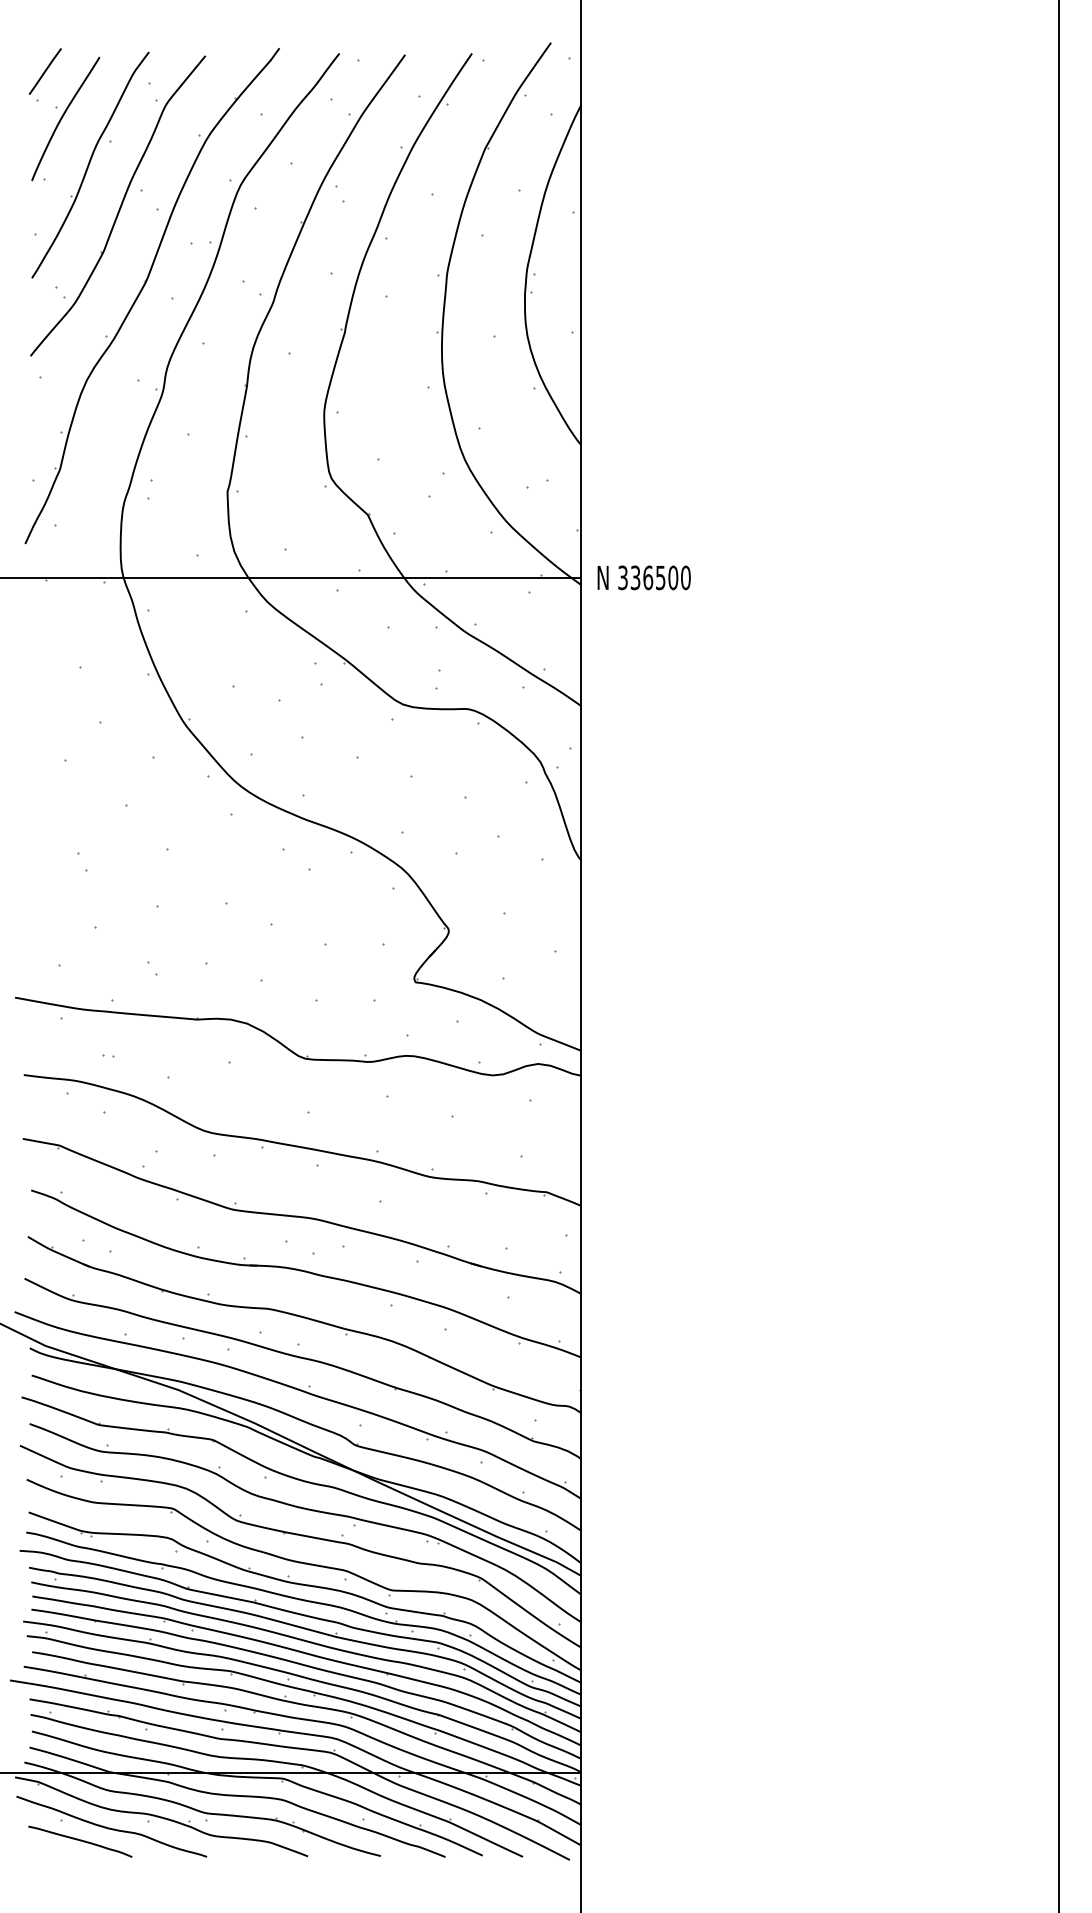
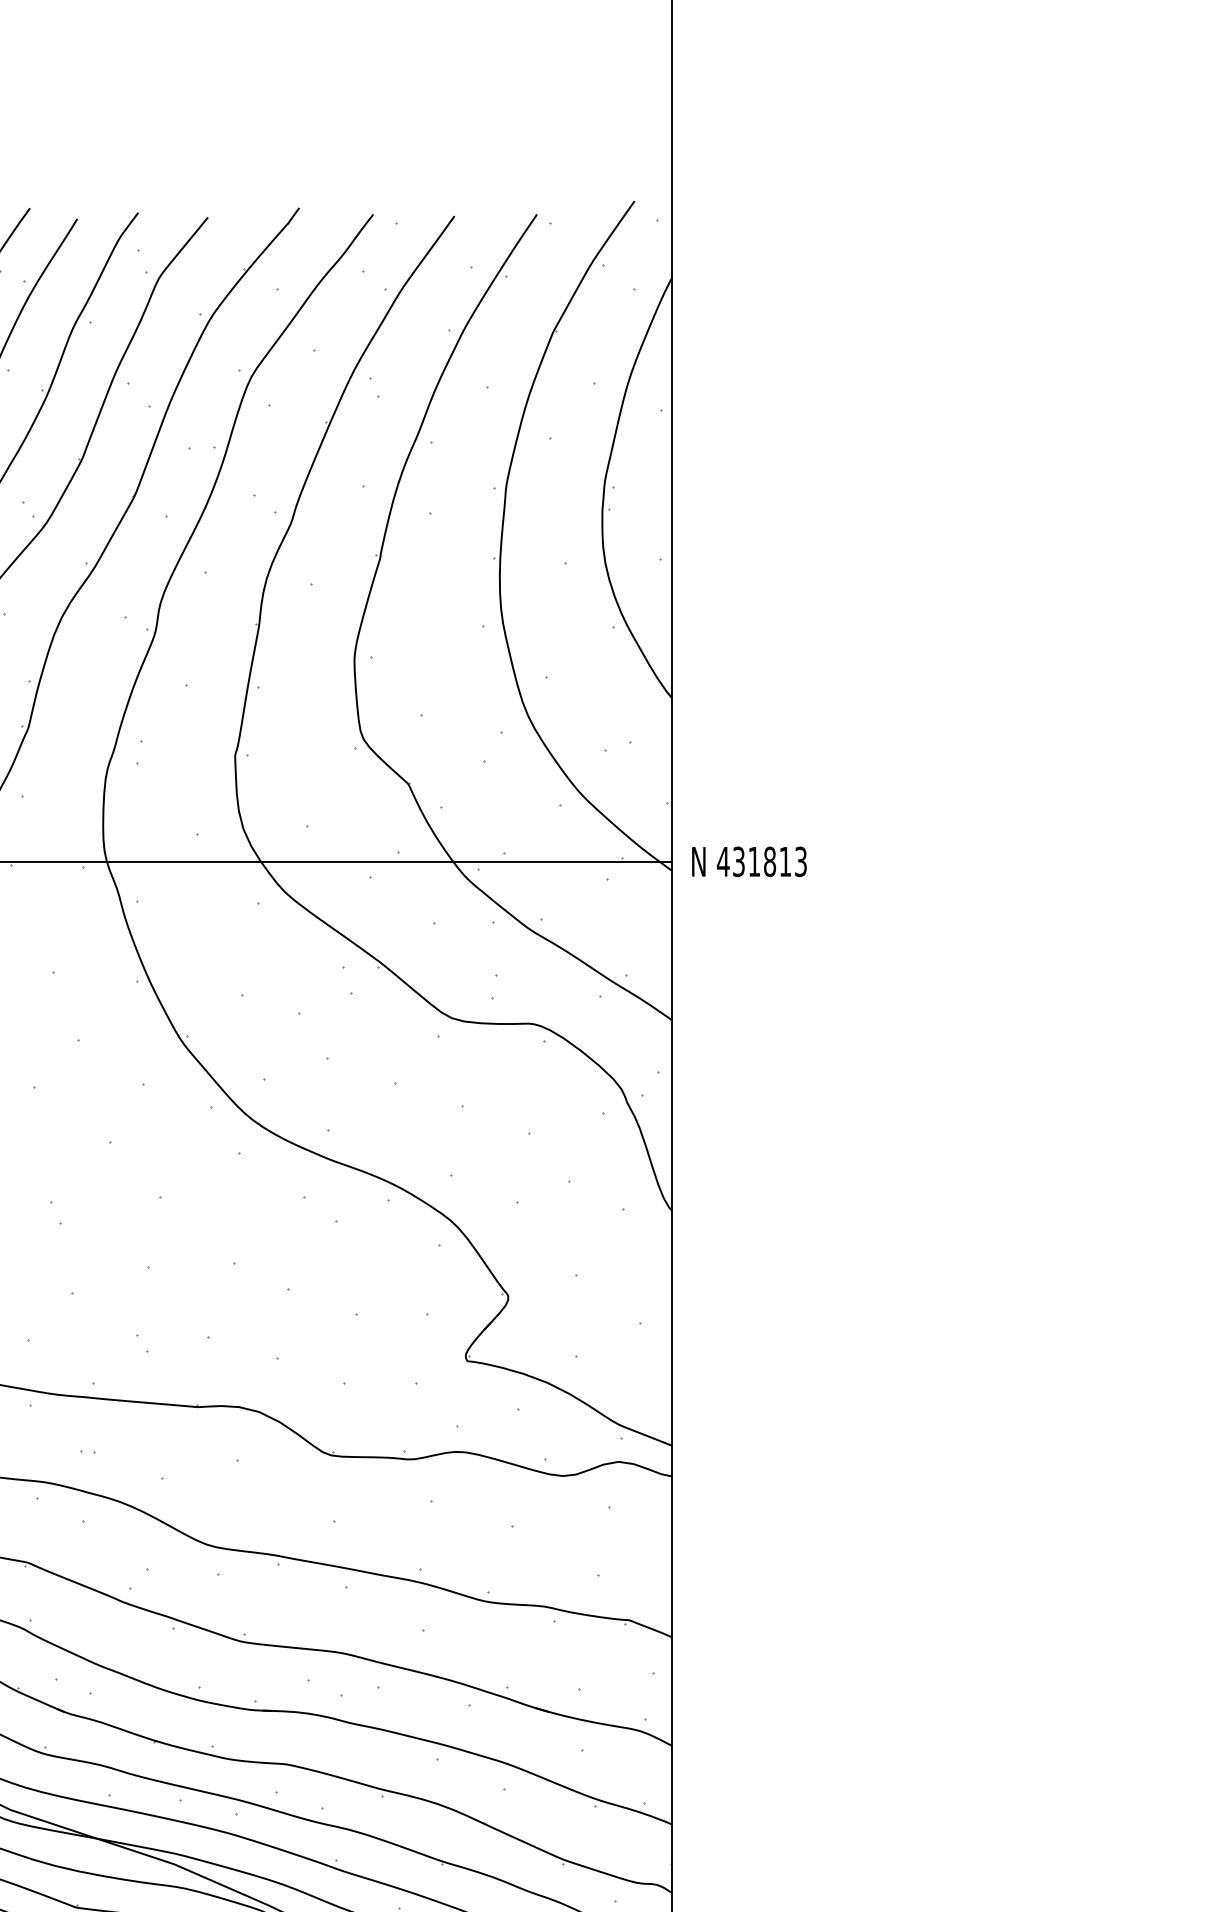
text: (653, 577) -> (761, 861), 336500 -> 431813

